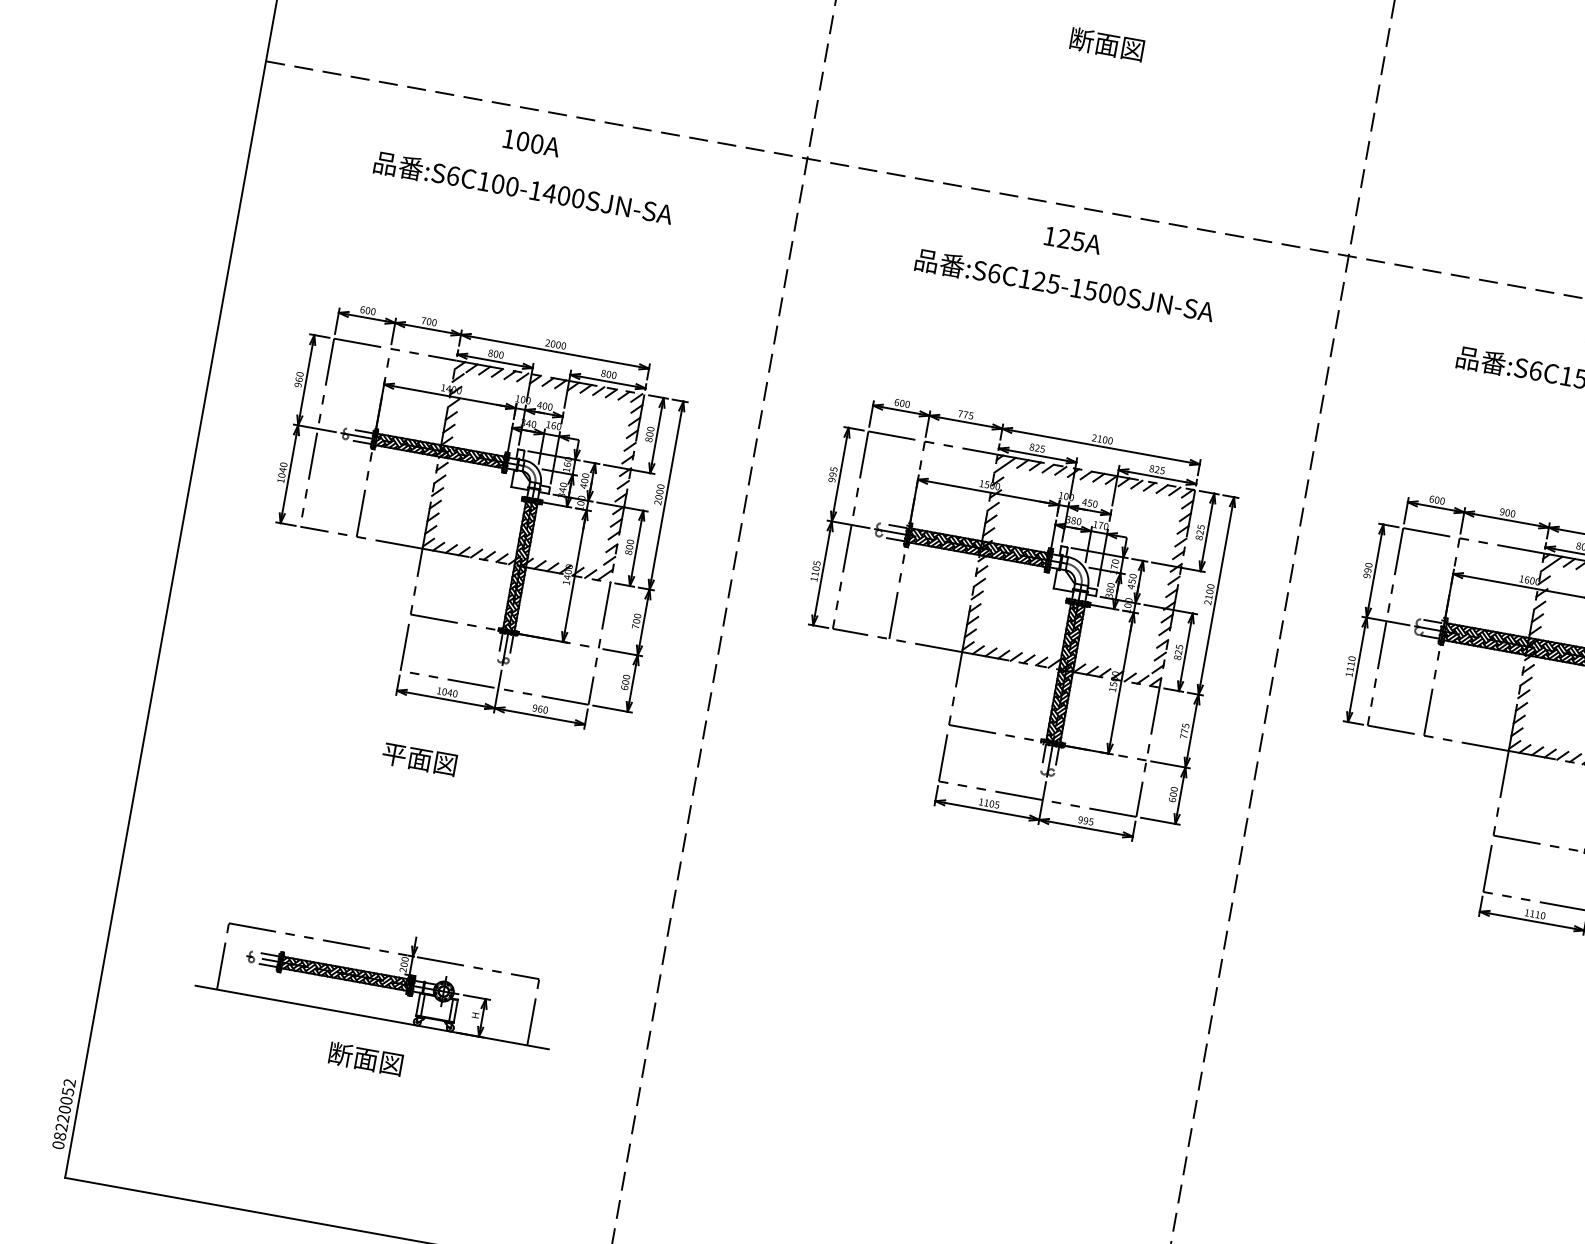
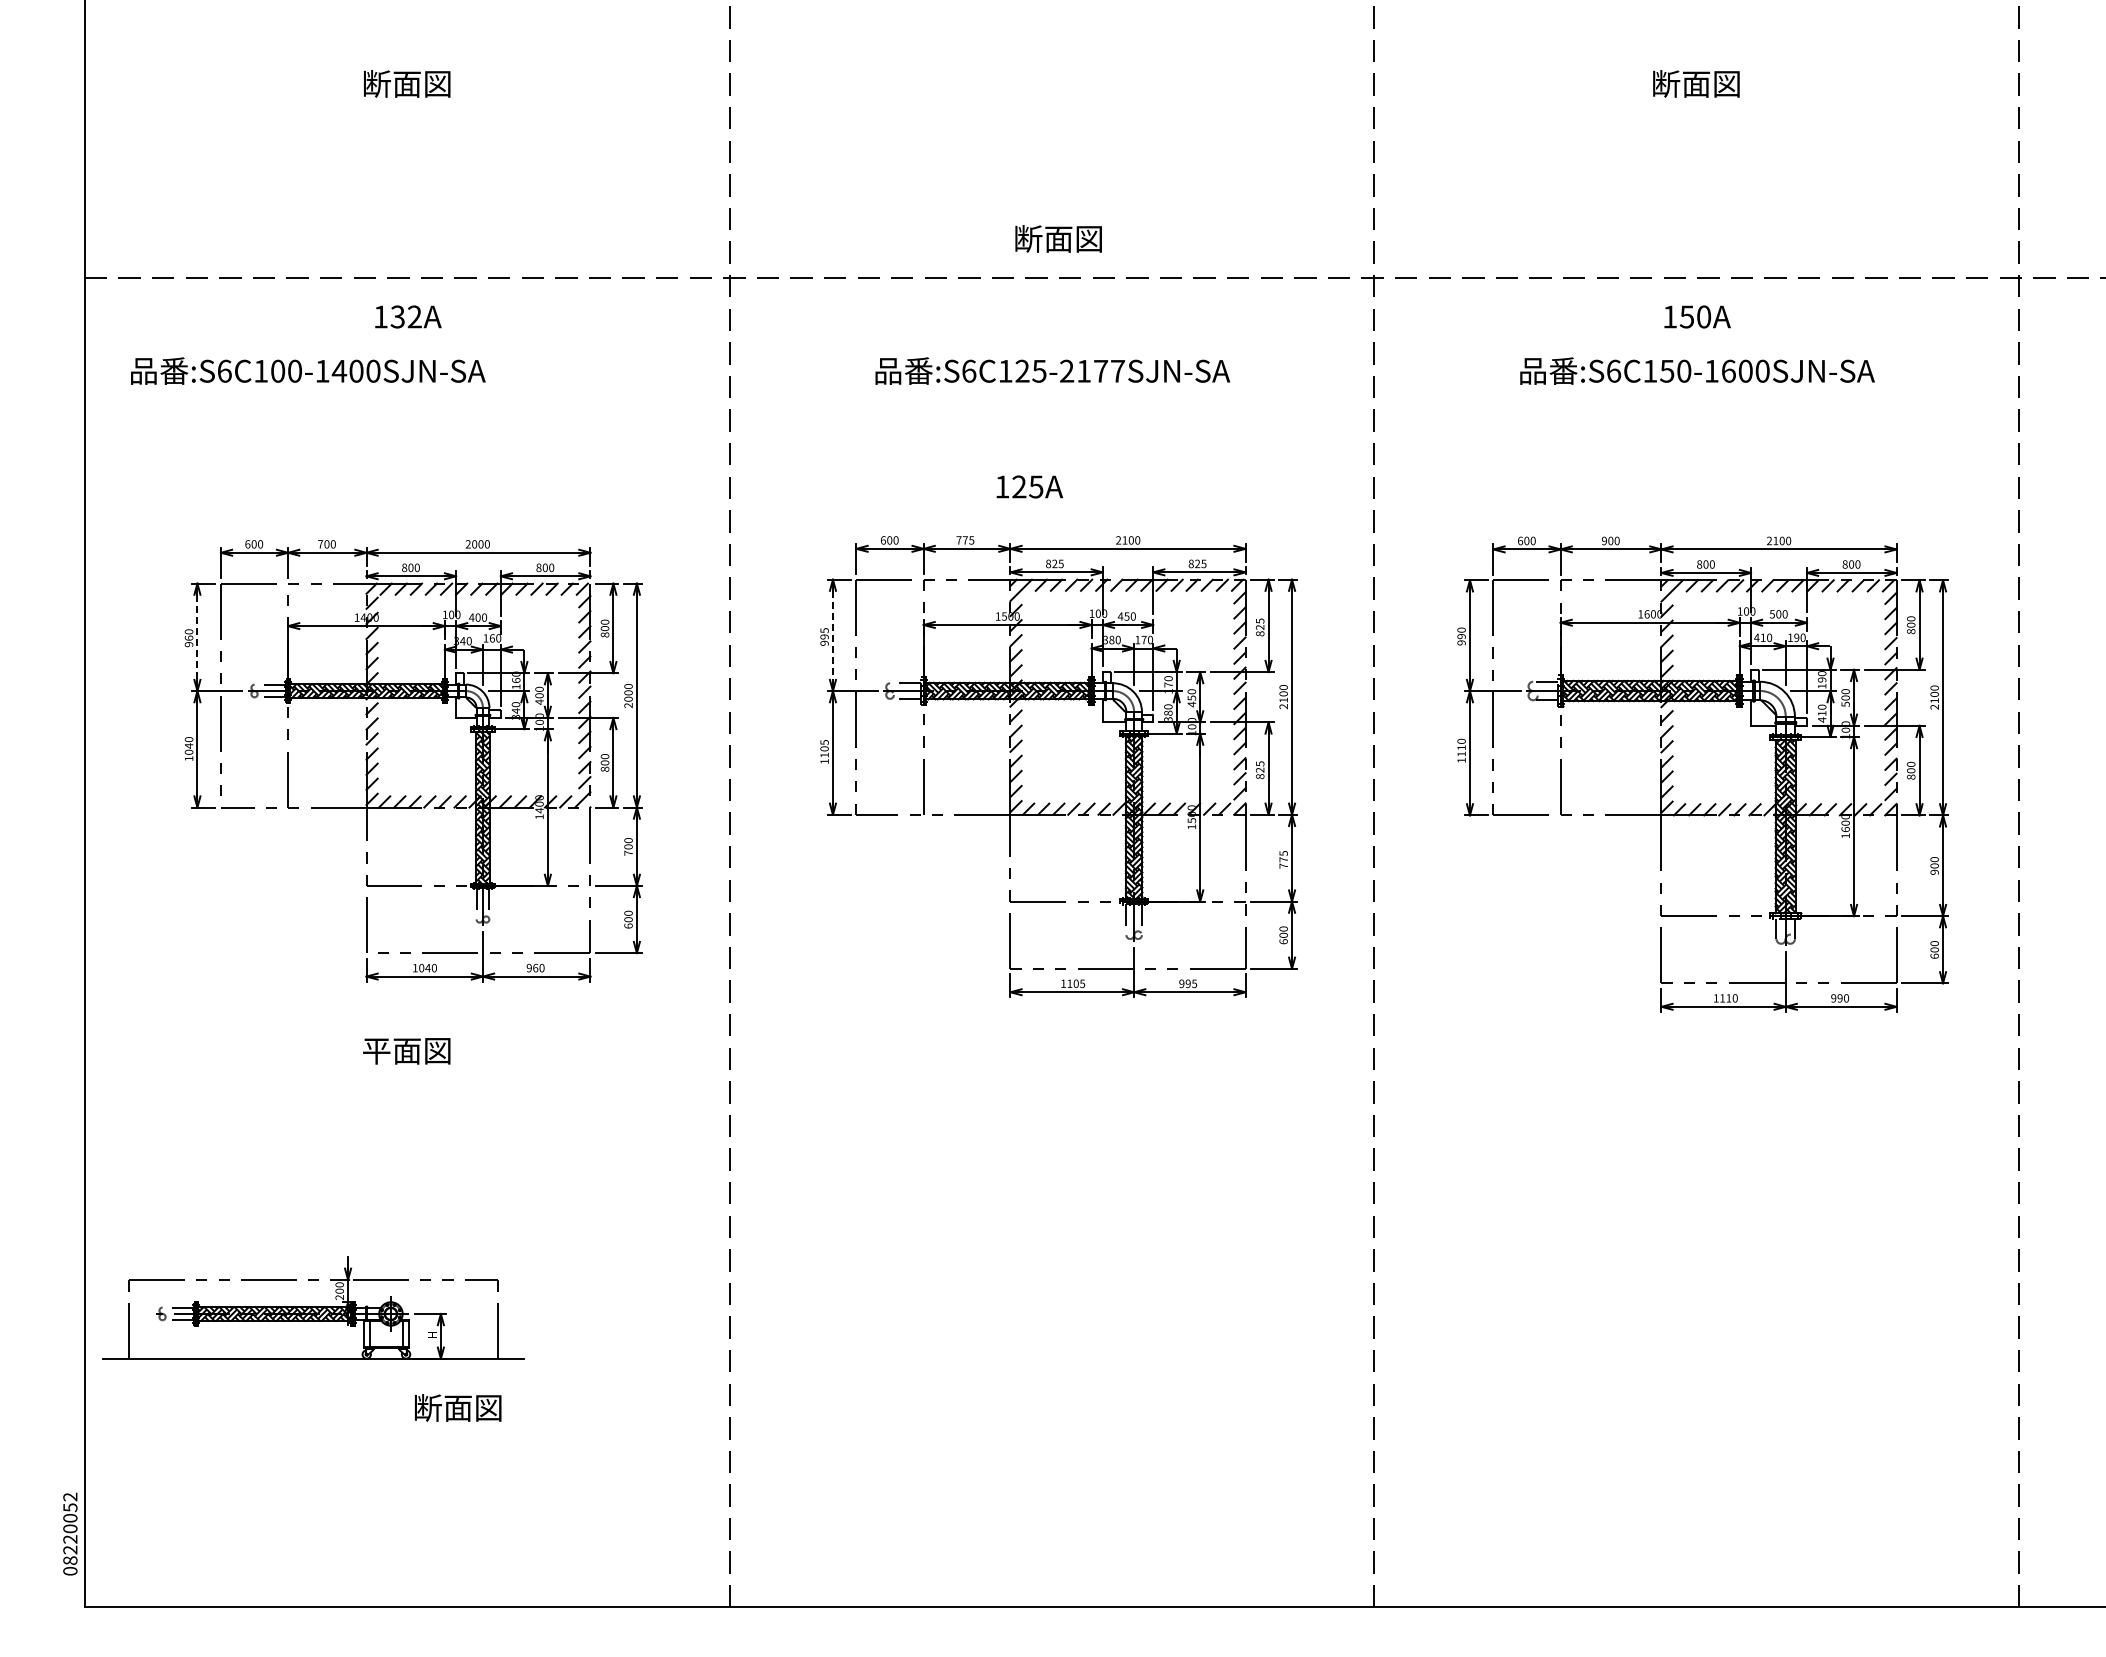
text: (1107, 44) -> (1058, 238), moved
text: (529, 142) -> (405, 316), 100A -> 132A
text: (523, 188) -> (308, 370), moved
text: (1072, 240) -> (1029, 486), moved
text: (1098, 291) -> (1092, 370), :S6C125-1500SJN-SA -> :S6C125-2177SJN-SA
line: (306, 380) -> (197, 637), solid -> dashed
line: (839, 474) -> (832, 635), solid -> dashed
part: (379, 974) -> (313, 1307), moved
text: (366, 1058) -> (458, 1407), moved

